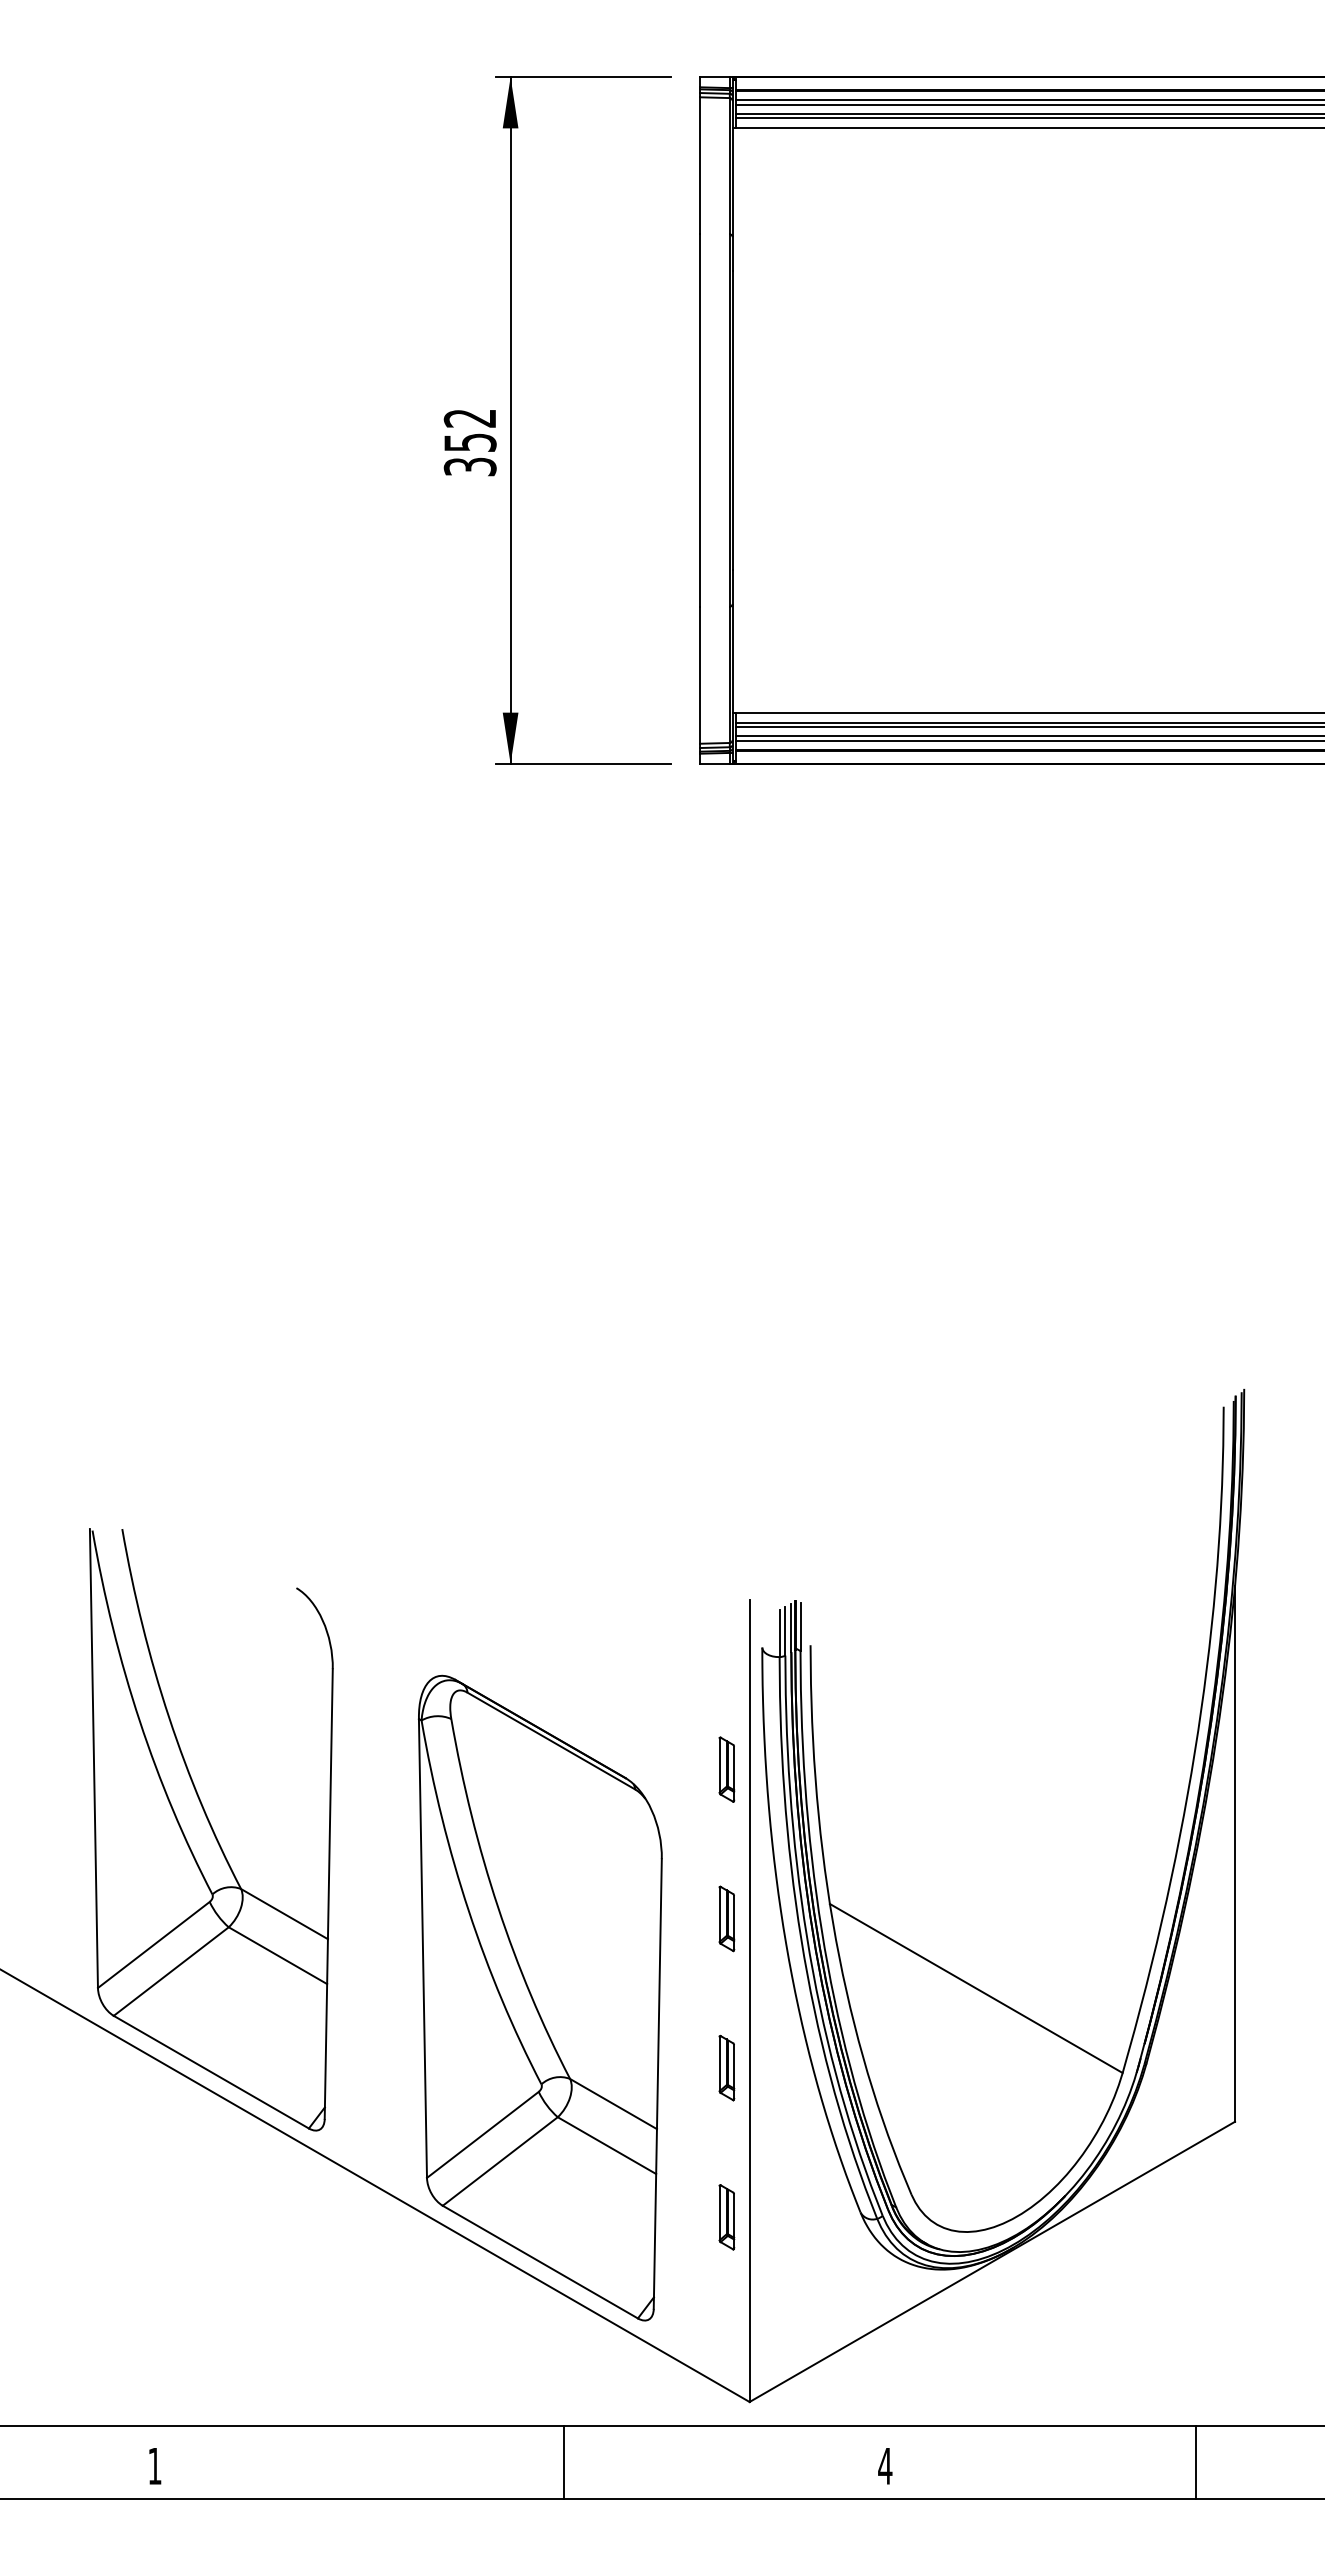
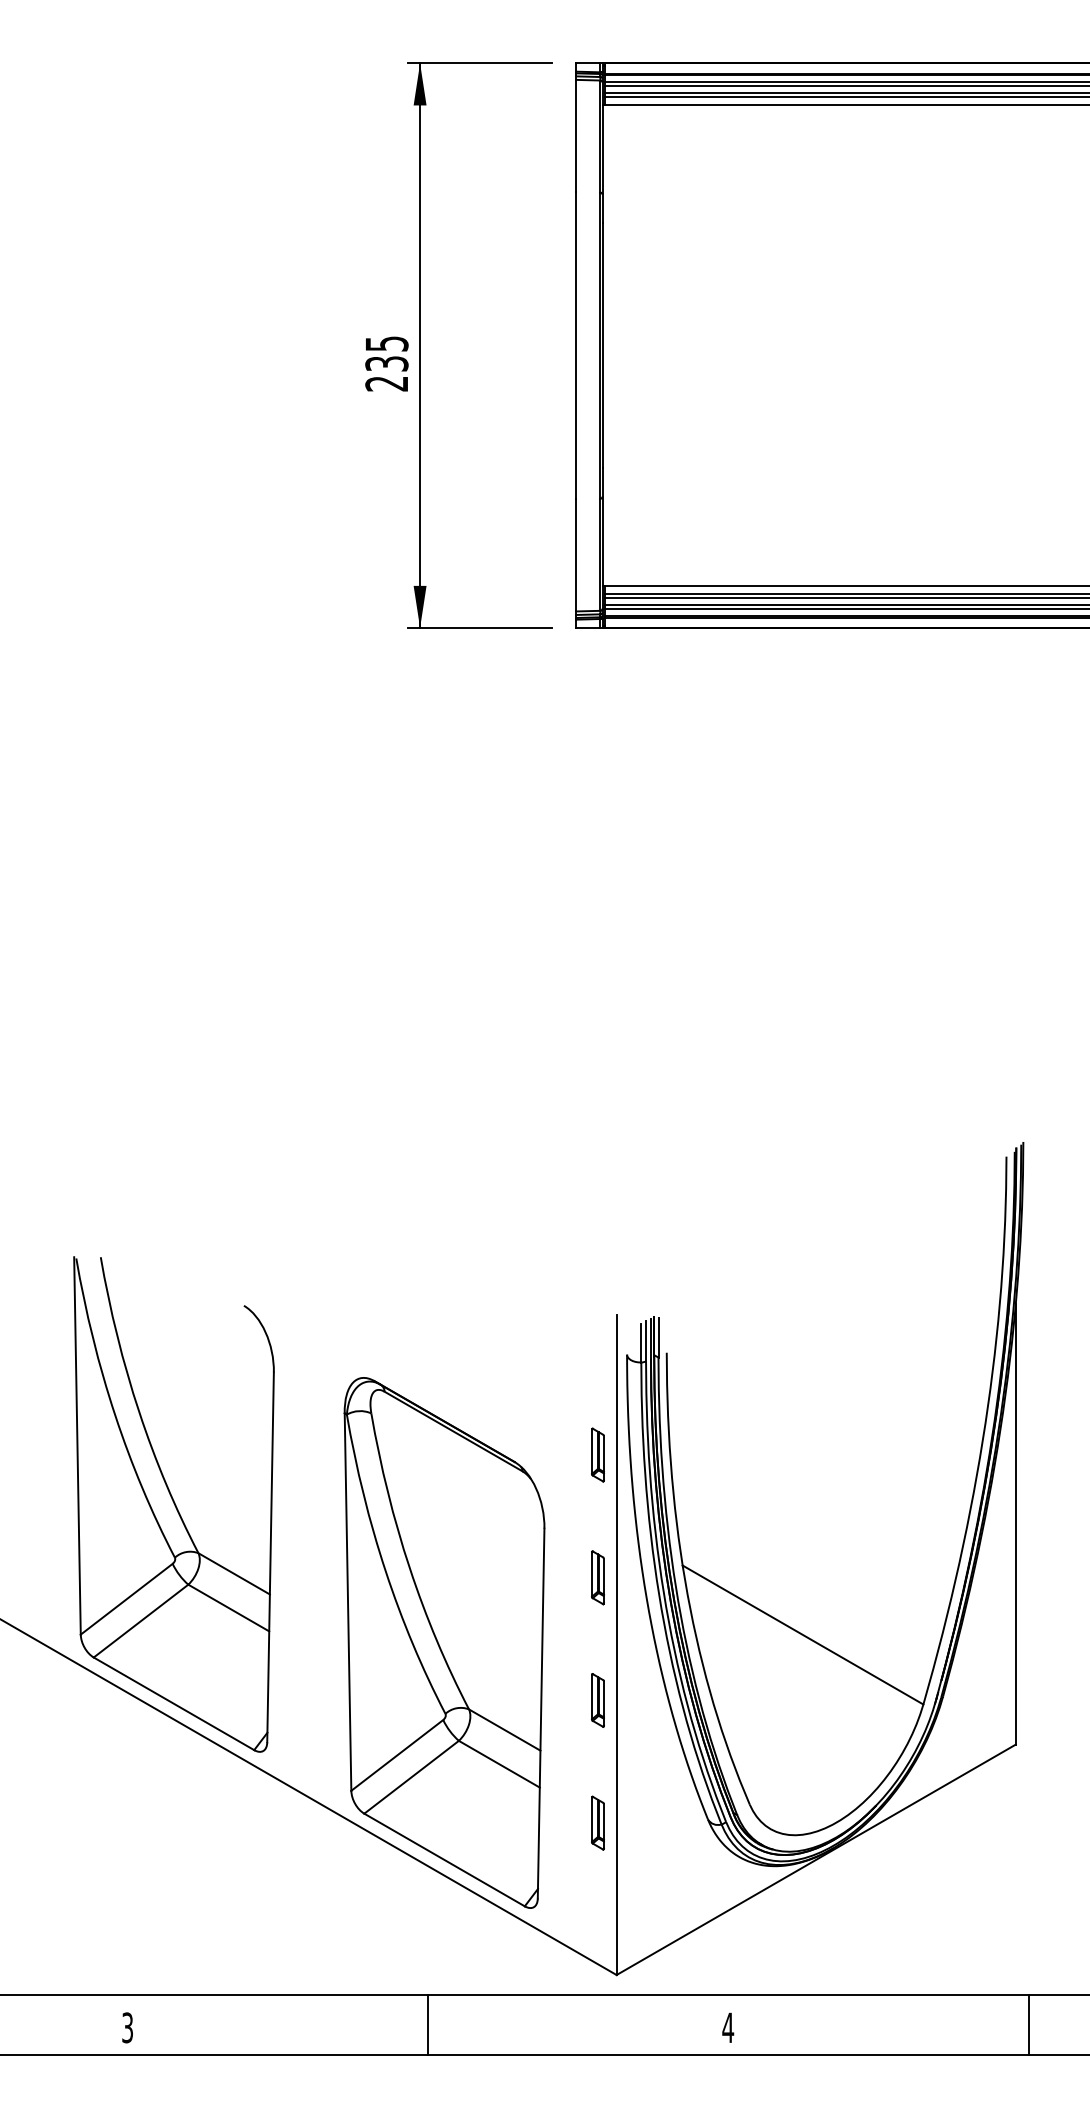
text: (469, 442) -> (386, 363), 352 -> 235
line: (564, 2461) -> (428, 2023), moved
line: (1195, 2461) -> (1028, 2023), moved
text: (154, 2466) -> (127, 2028), 1 -> 3

